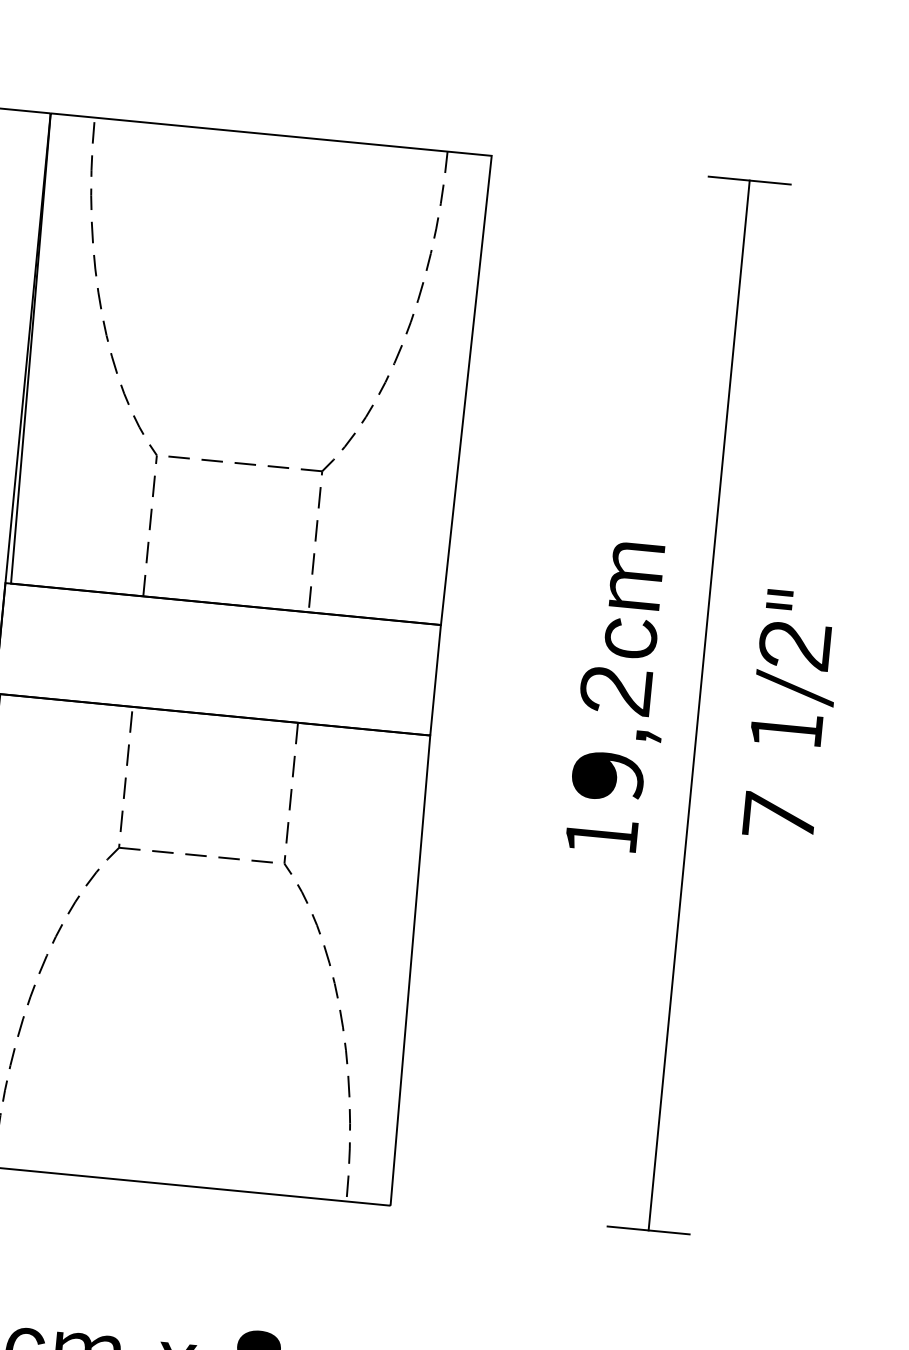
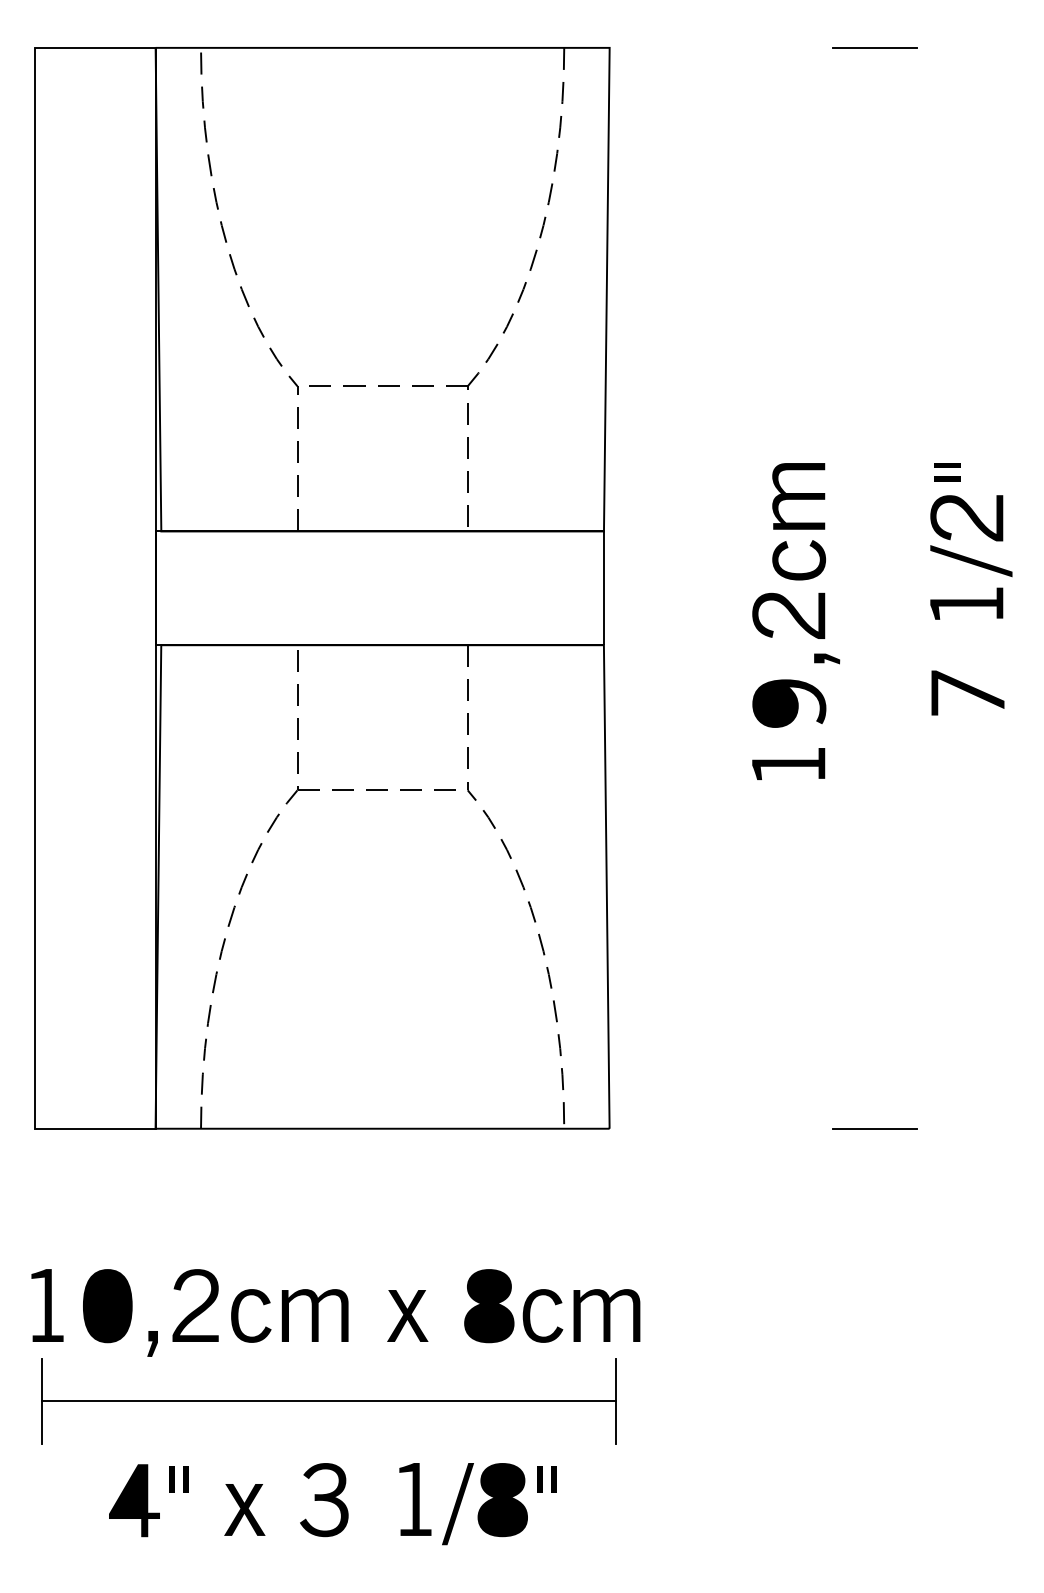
part: (622, 697) -> (796, 621), moved
line: (699, 704) -> (875, 587), removed

